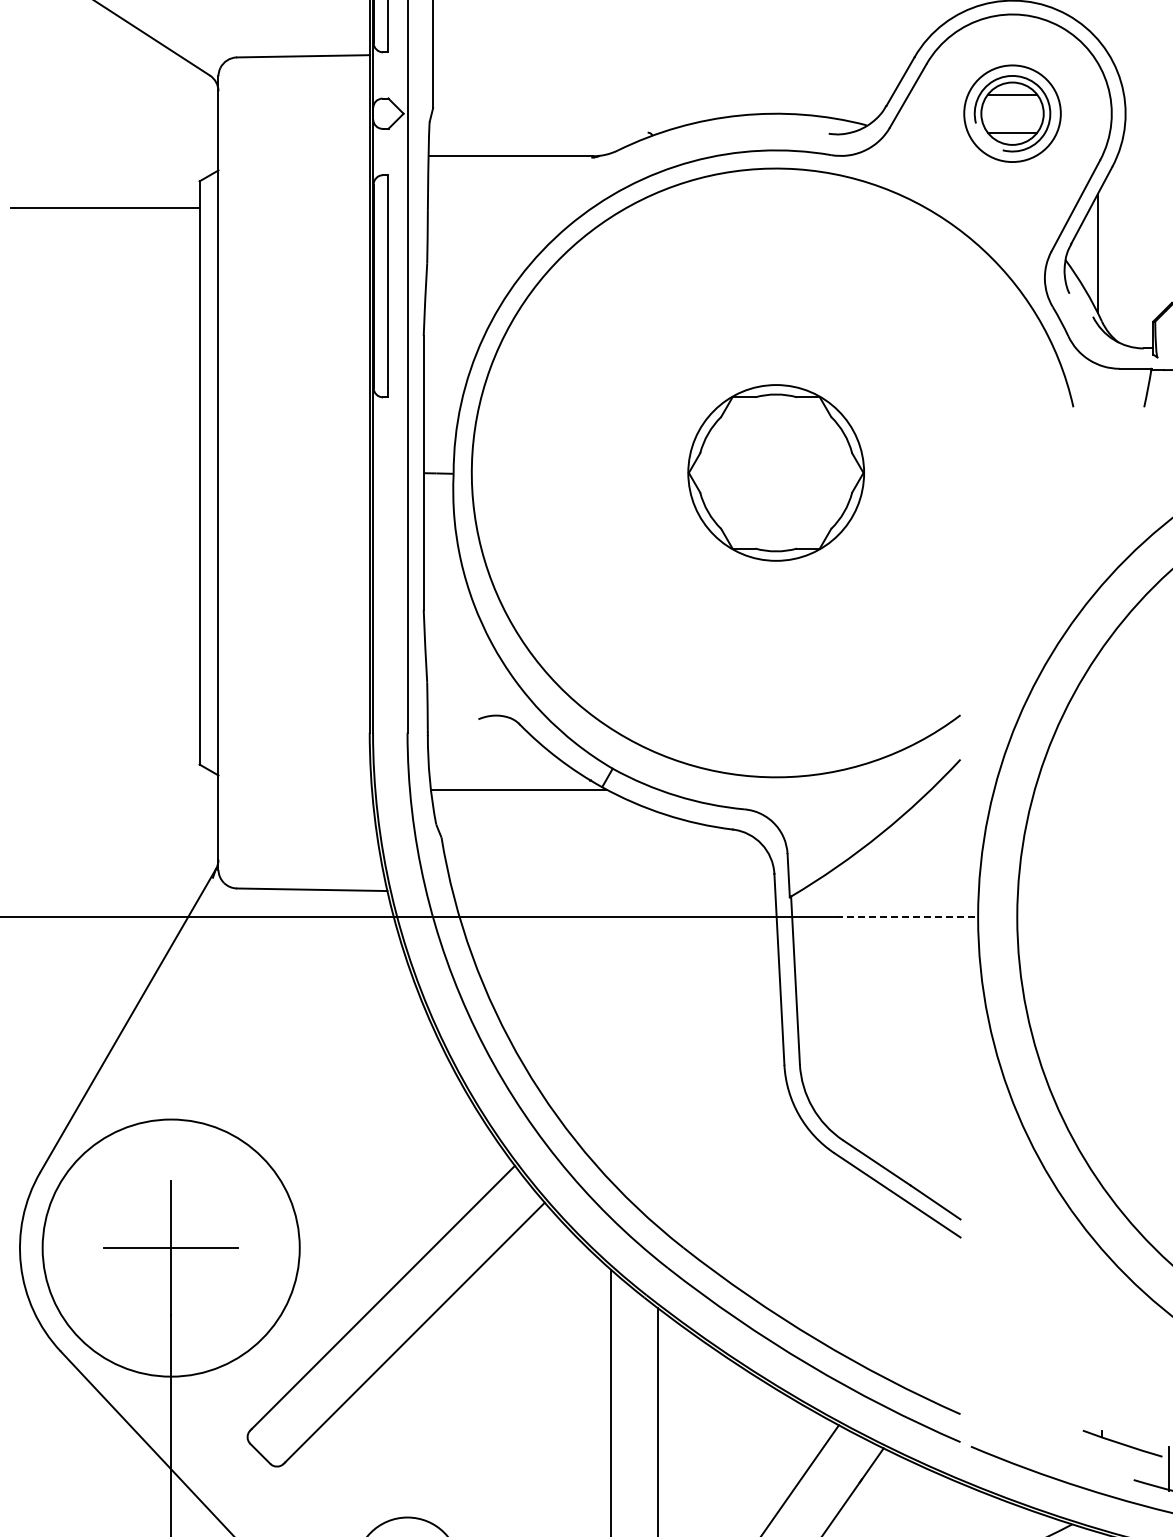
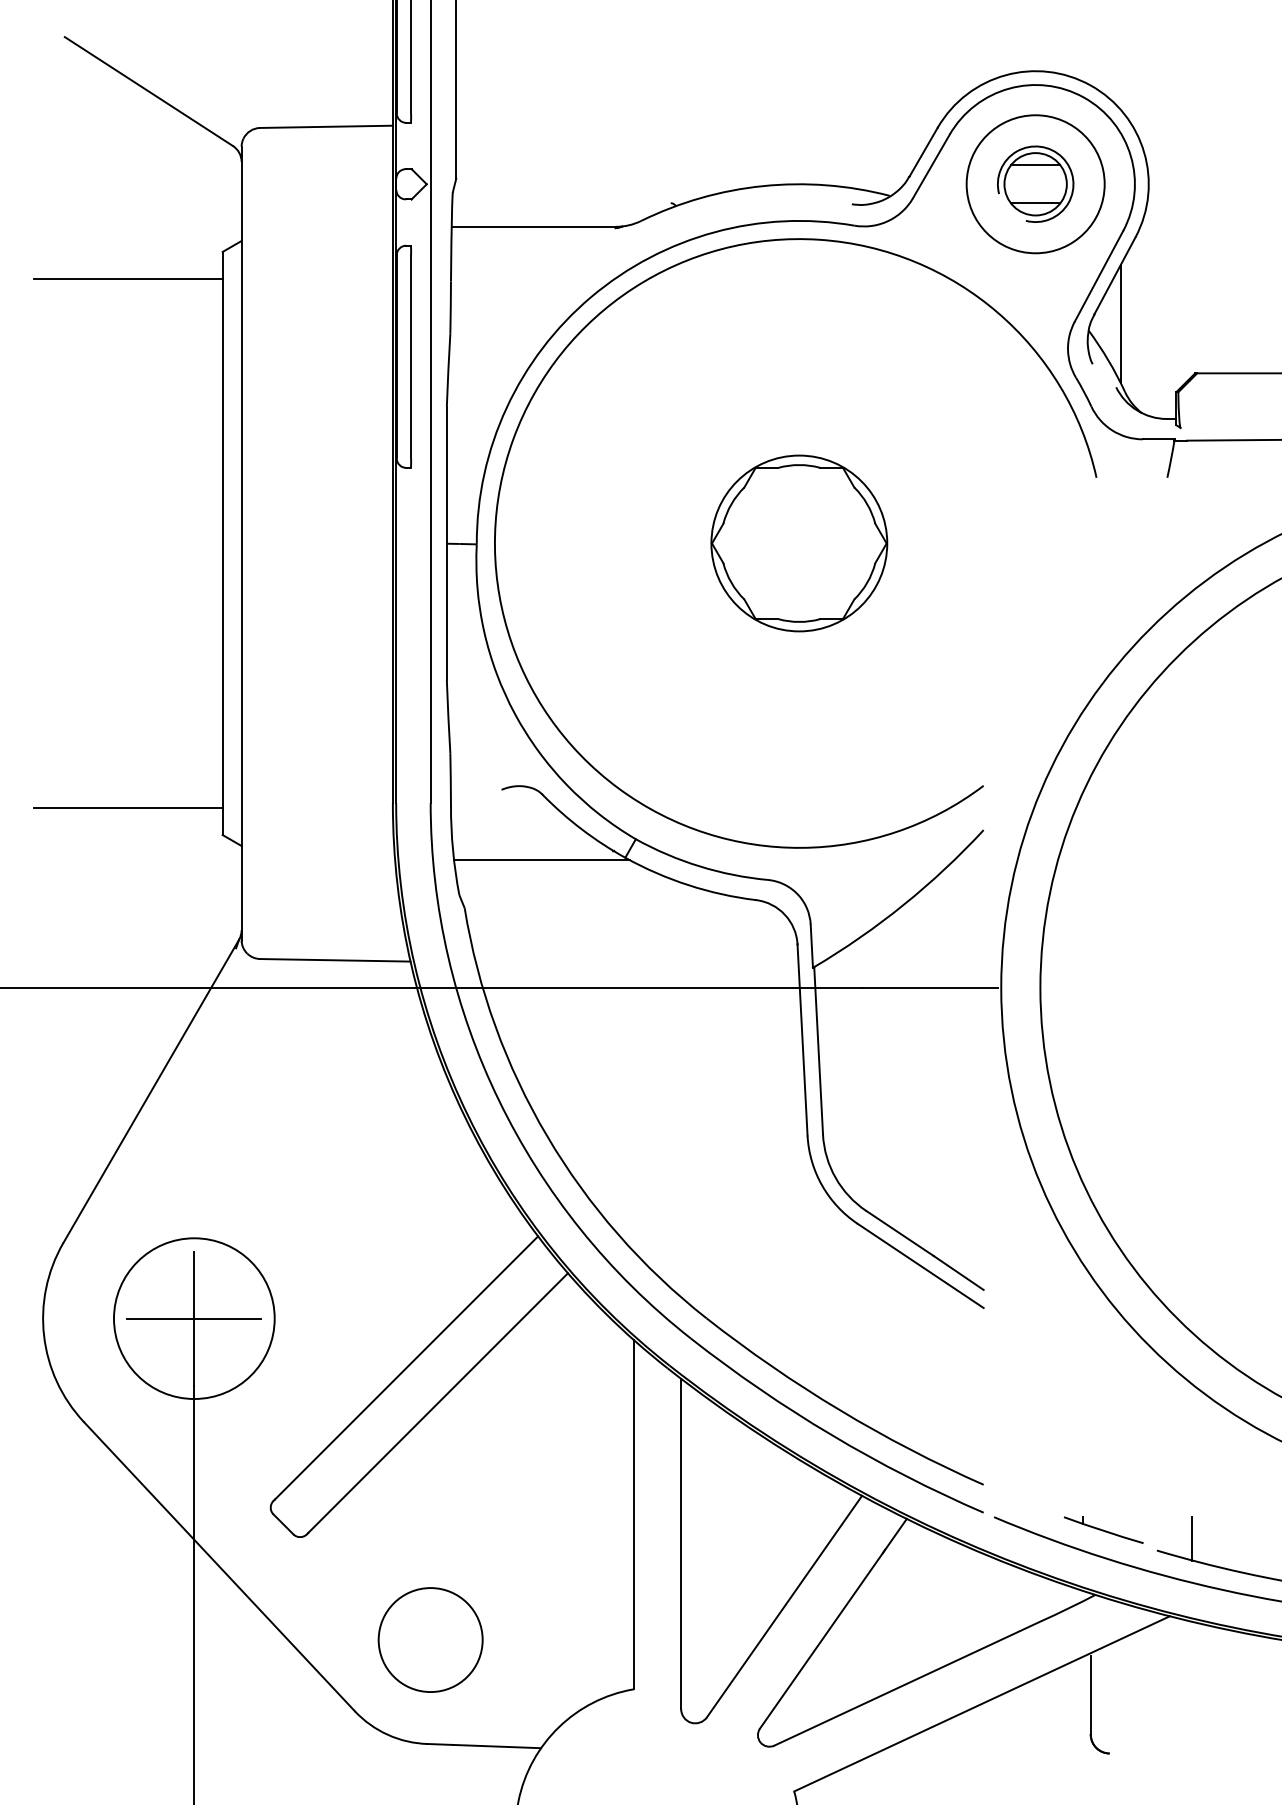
circle: (1012, 113) -> (1035, 184), size x1.43
line: (104, 737) -> (127, 808), added
line: (906, 916) -> (929, 987), dashed -> solid
circle: (171, 1247) -> (194, 1318), size x0.62
part: (1122, 1442) -> (1103, 1529), moved

